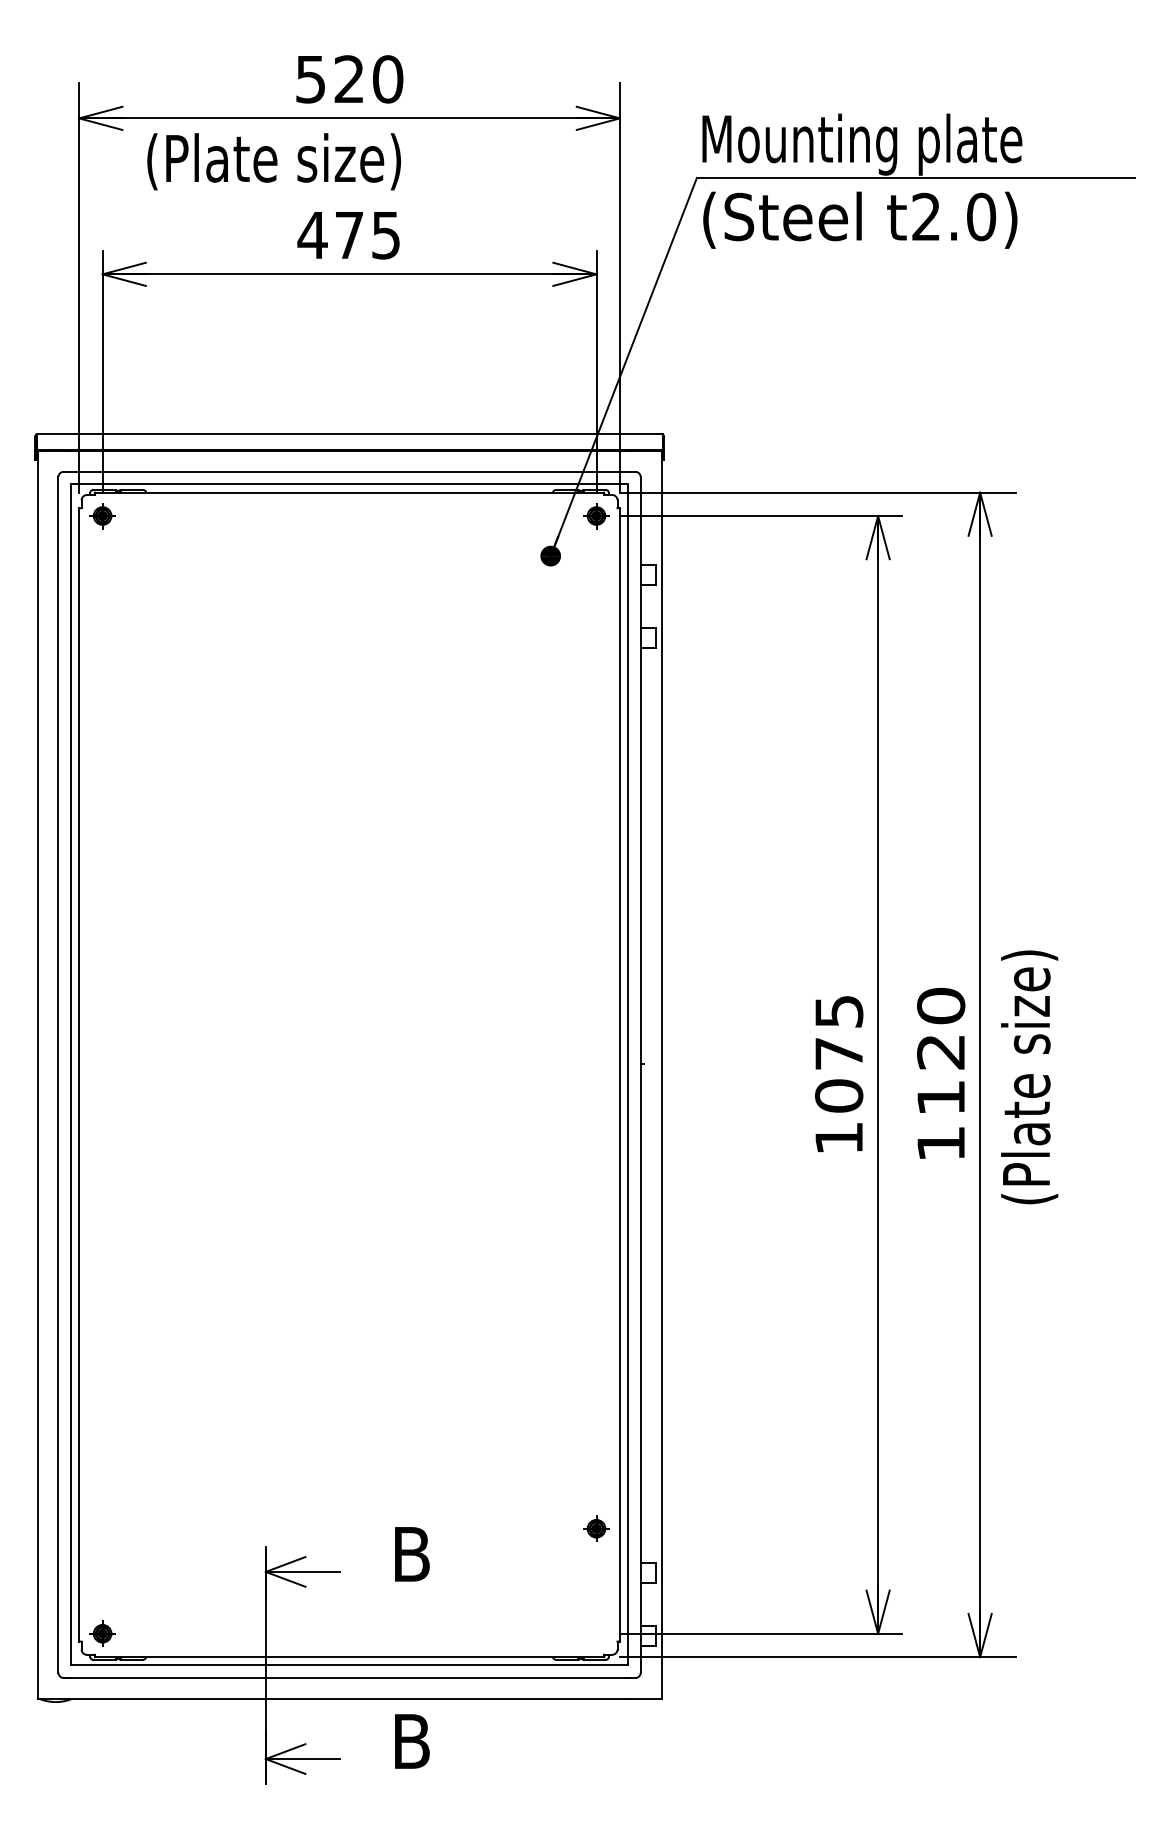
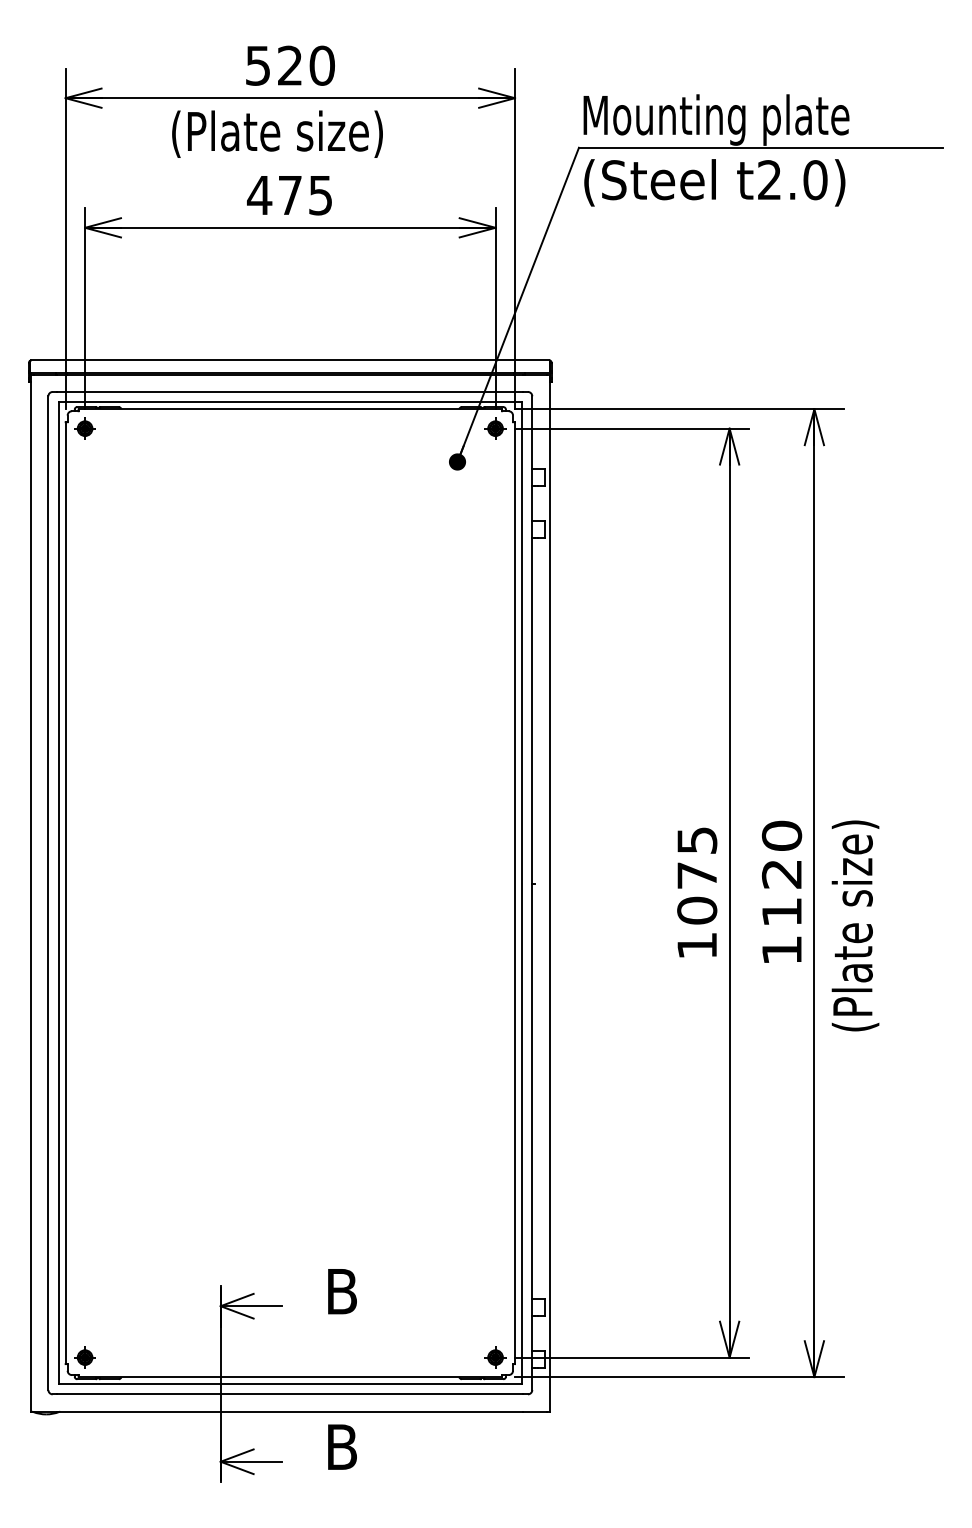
text: (273, 161) -> (276, 134), moved
text: (1029, 1077) -> (855, 926), moved
part: (596, 1528) -> (495, 1357), moved

